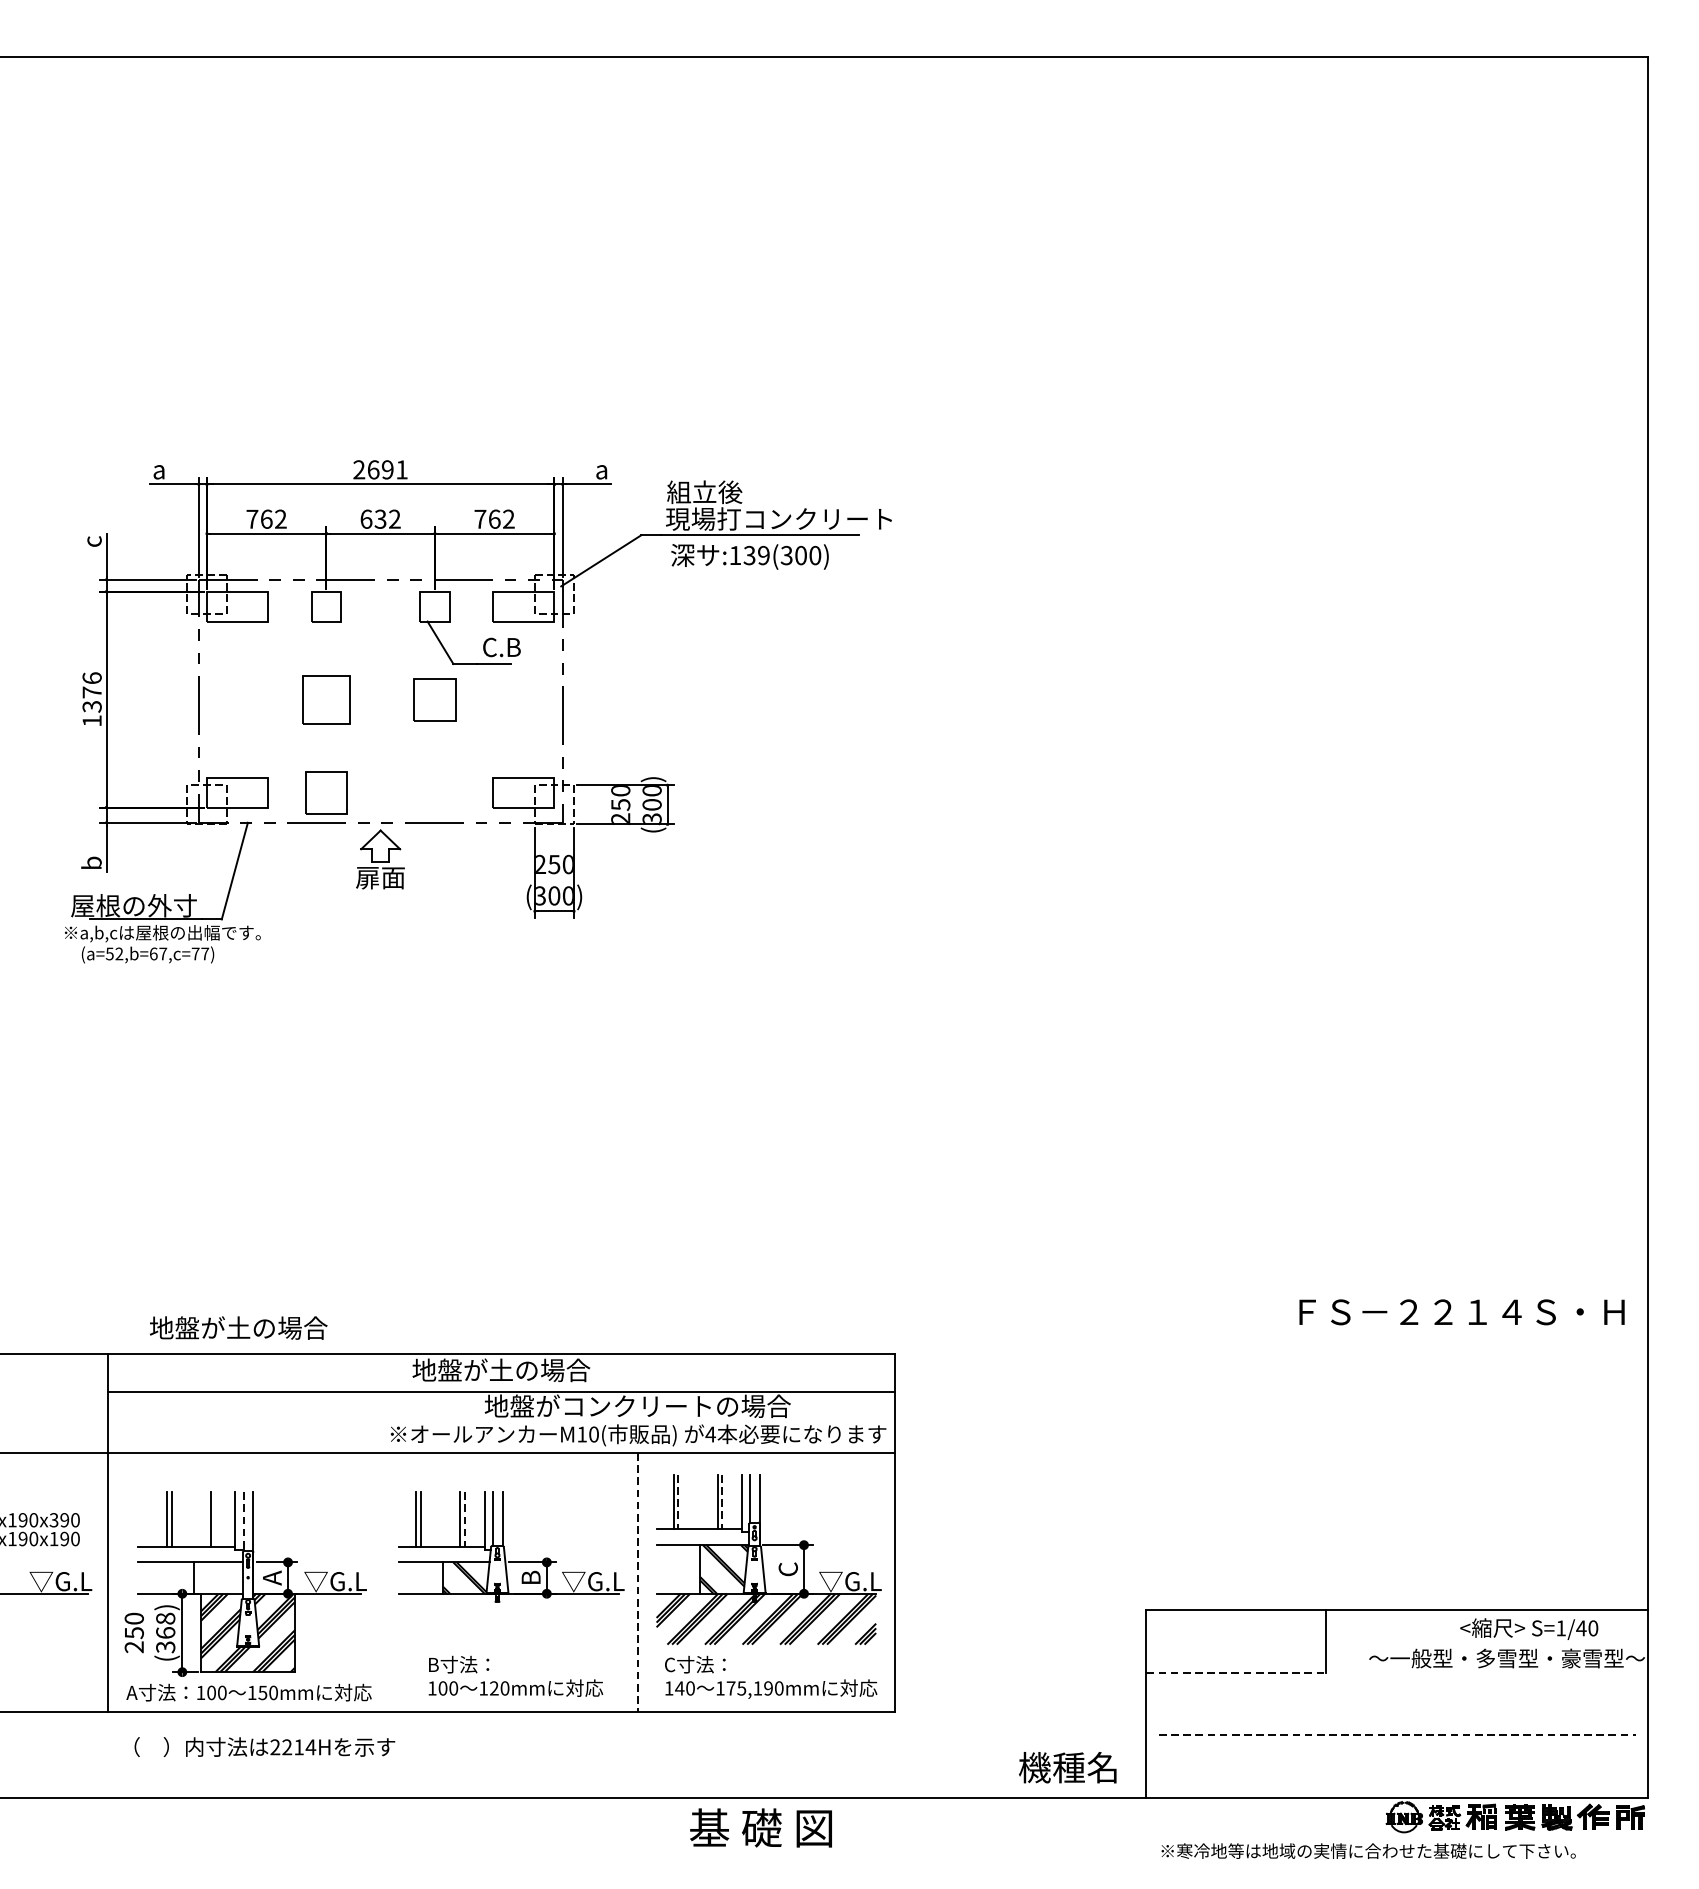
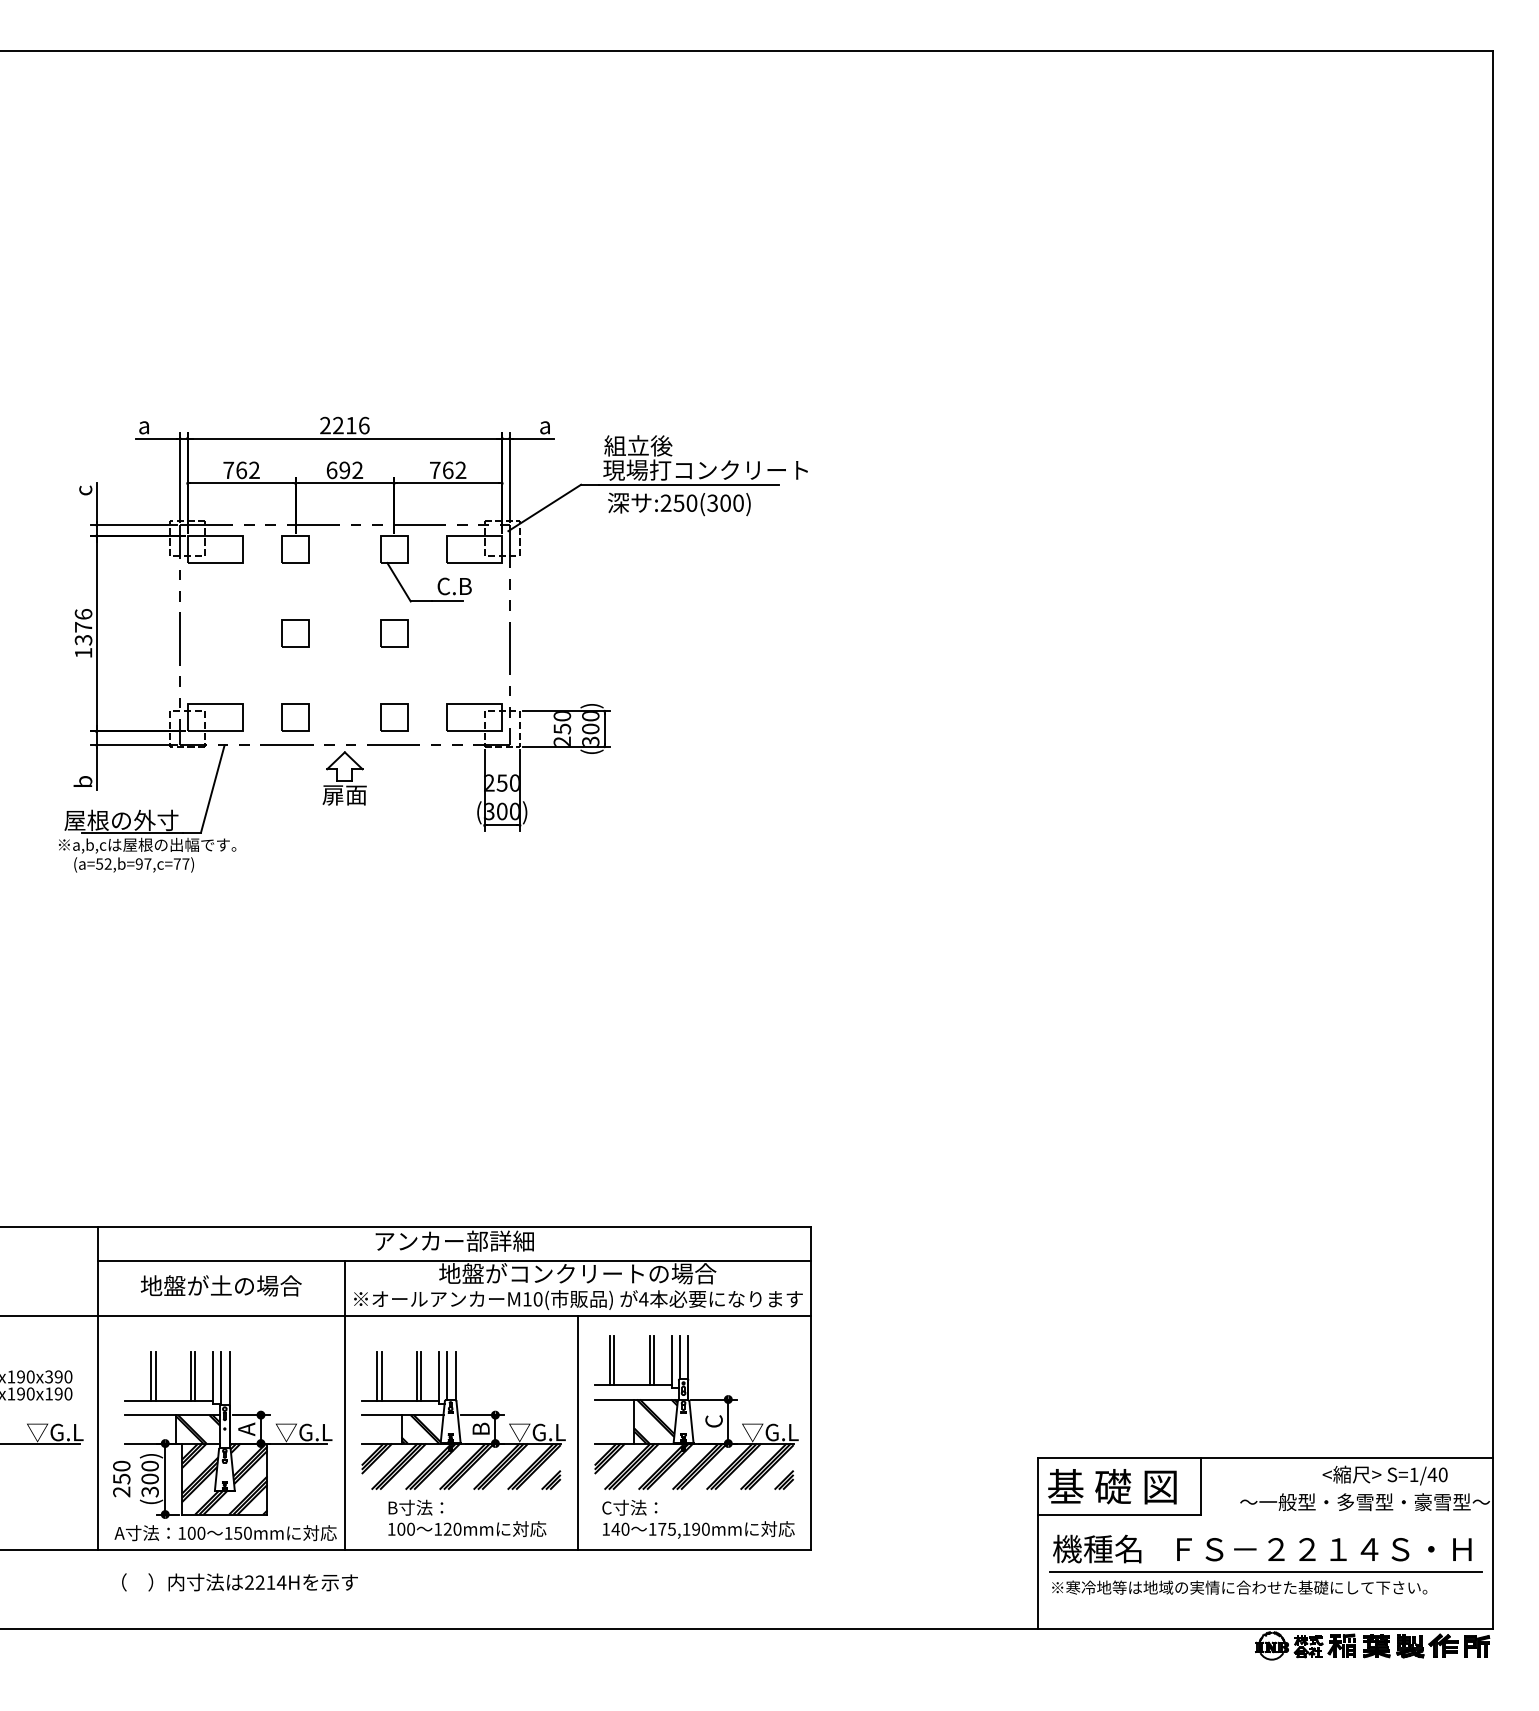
text: (387, 469) -> (351, 425), 2691 -> 2216
text: (380, 519) -> (344, 470), 632 -> 692
text: (749, 554) -> (678, 502), :139(300) -> :250(300)
part: (326, 699) -> (295, 633), size x0.62
part: (435, 699) -> (394, 633), size x0.71
part: (326, 792) -> (295, 717), size x0.71
part: (435, 792) -> (394, 717), added
text: (152, 953) -> (138, 863), (a=52,b=67,c=77) -> (a=52,b=97,c=77)
text: (1462, 1312) -> (1324, 1549), moved
text: (237, 1327) -> (220, 1285), moved
text: (500, 1369) -> (453, 1240), 地盤が土の場合 -> アンカー部詳細
line: (678, 1502) -> (614, 1360), dashed -> solid
line: (722, 1502) -> (654, 1360), dashed -> solid
line: (215, 1518) -> (195, 1375), added
line: (465, 1519) -> (421, 1376), dashed -> solid
line: (243, 1521) -> (220, 1378), dashed -> solid
line: (380, 1551) -> (344, 1405), added
hatch: (217, 1578) -> (197, 1429), added
line: (637, 1582) -> (577, 1433), dashed -> solid
hatch: (508, 1619) -> (460, 1466), added
text: (164, 1625) -> (149, 1472), (368) -> (300)
line: (1237, 1672) -> (1120, 1514), dashed -> solid
line: (1397, 1735) -> (1265, 1571), dashed -> solid
text: (1068, 1767) -> (1097, 1548), moved
text: (761, 1827) -> (1112, 1486), moved
text: (1368, 1850) -> (1239, 1587), moved

